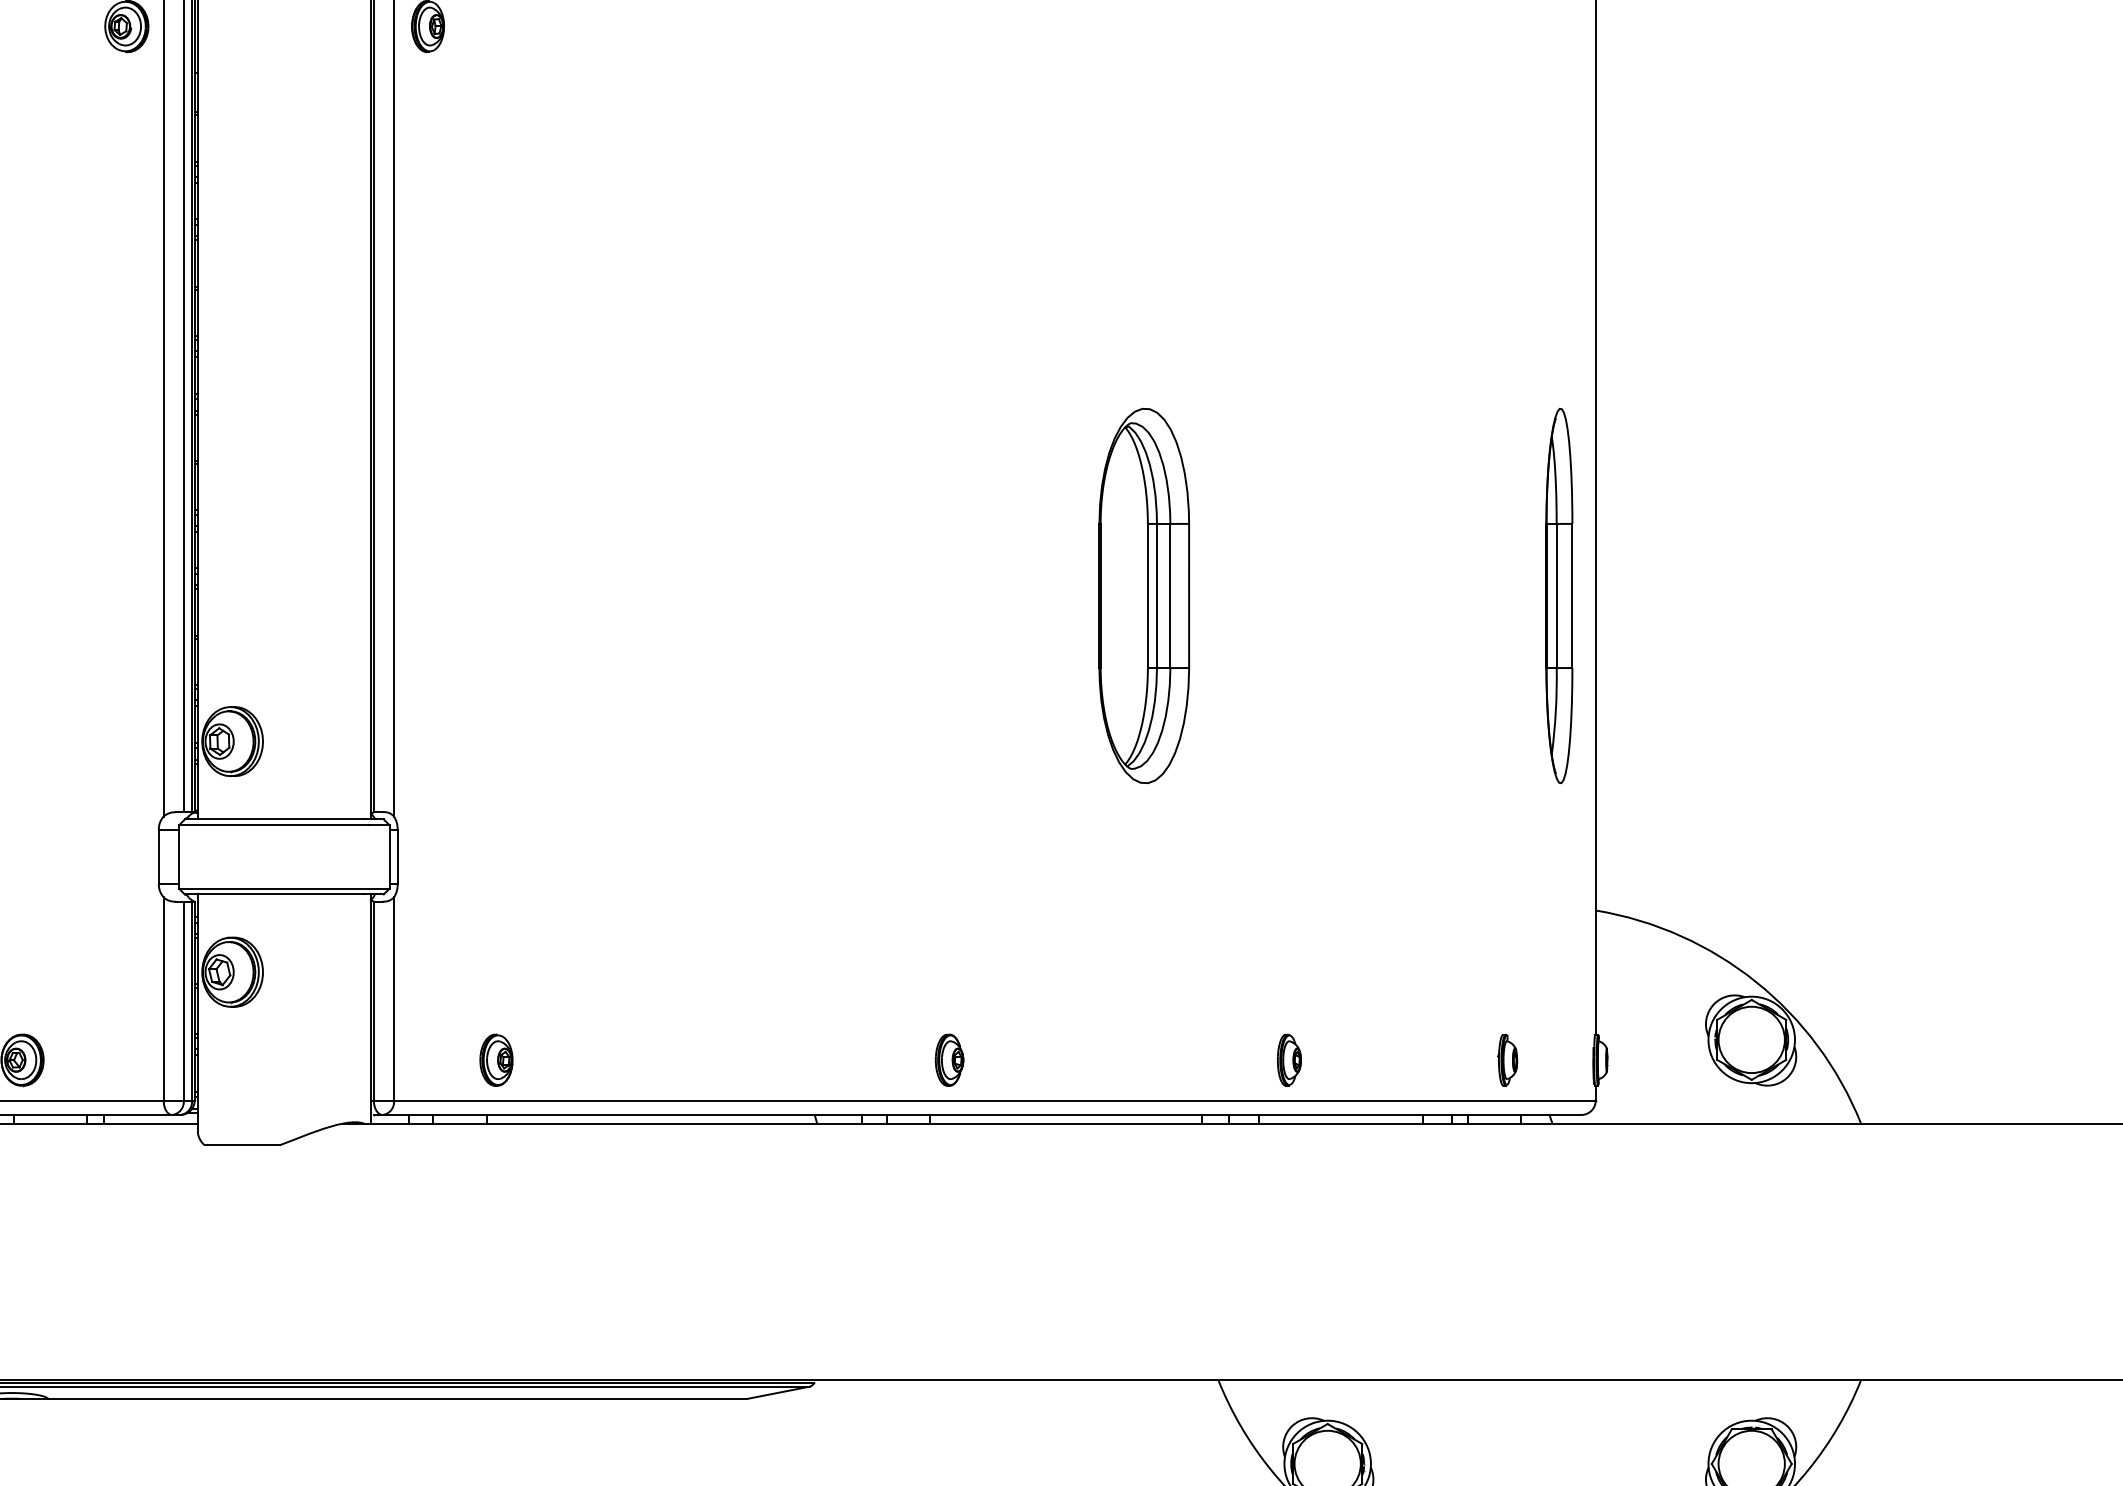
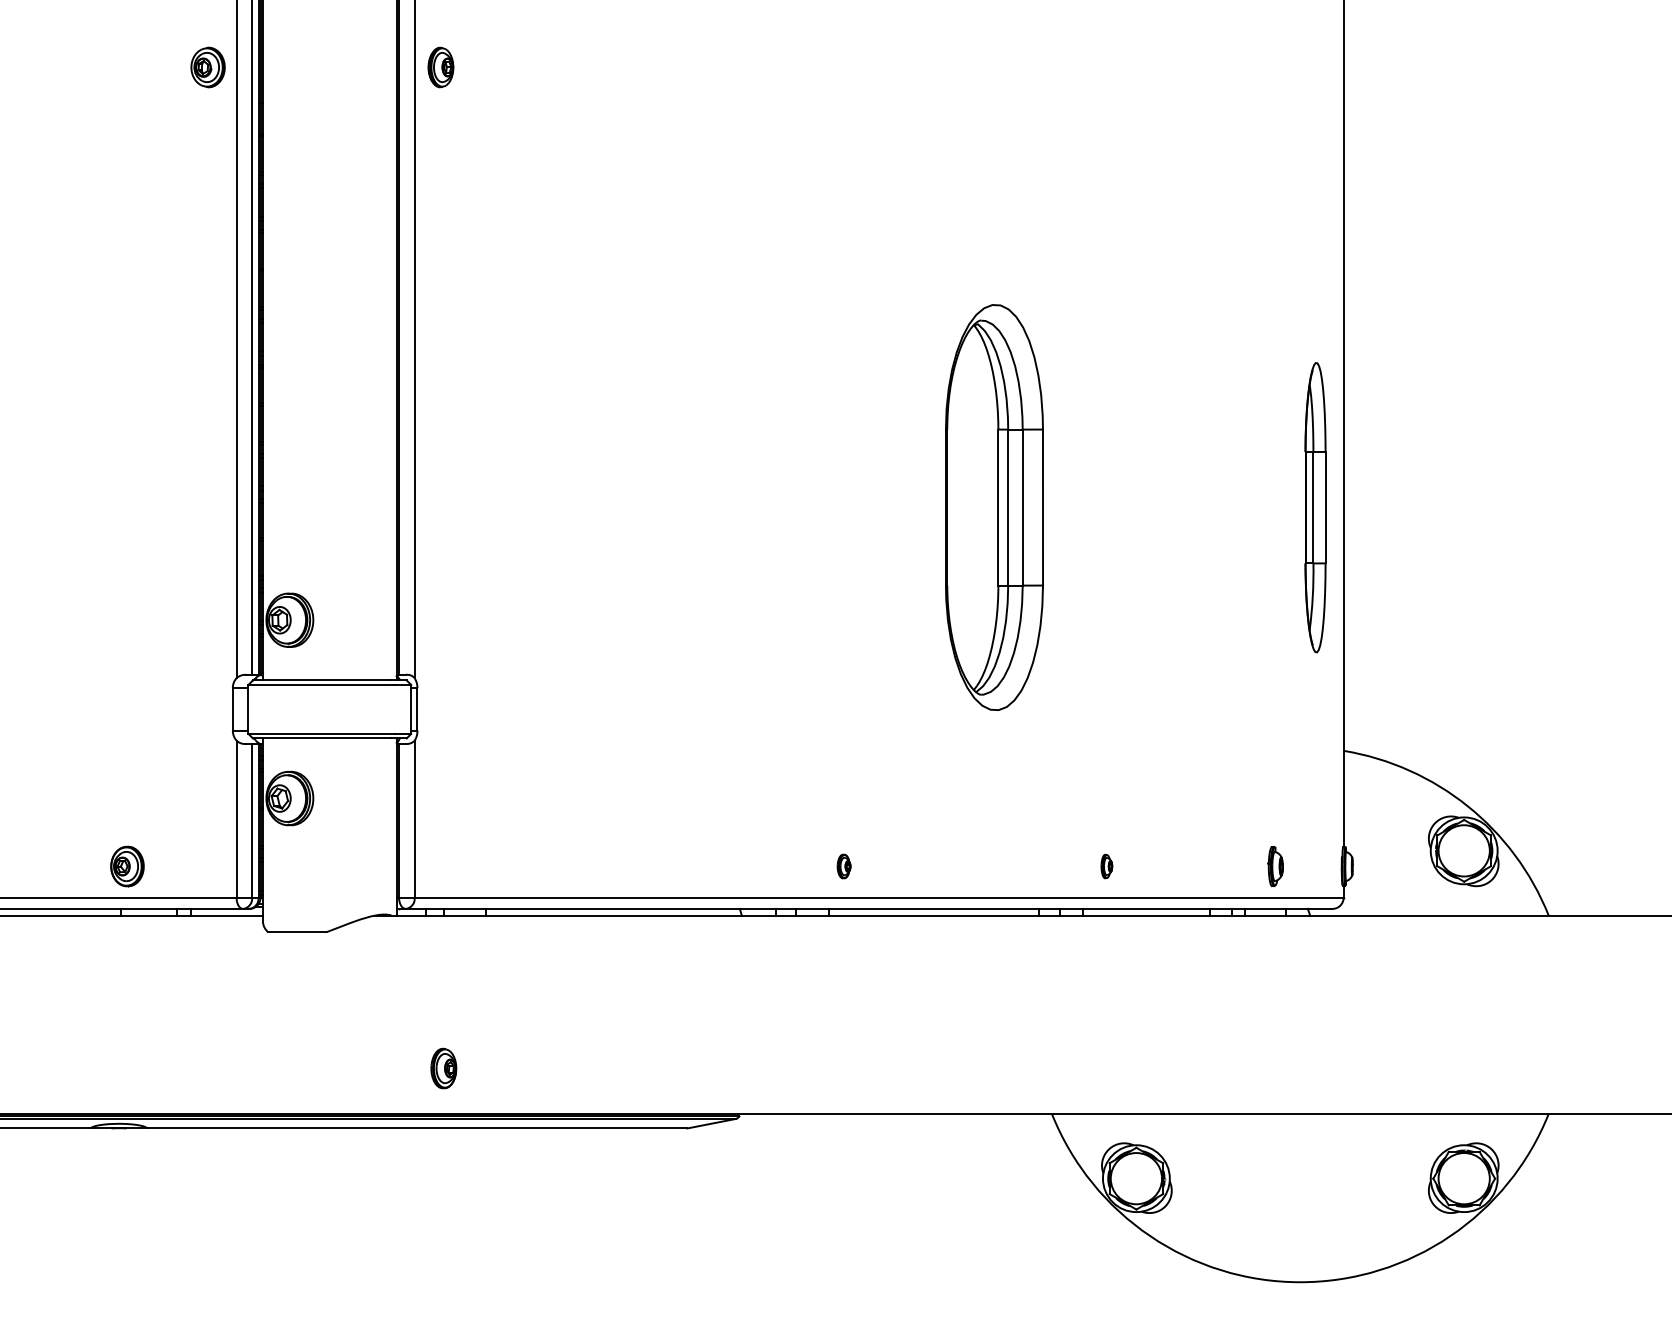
part: (1144, 595) -> (994, 507), size x1.4
part: (496, 1060) -> (443, 1068), moved
part: (948, 1060) -> (843, 866), size x0.6
part: (1289, 1060) -> (1106, 866), size x0.6

